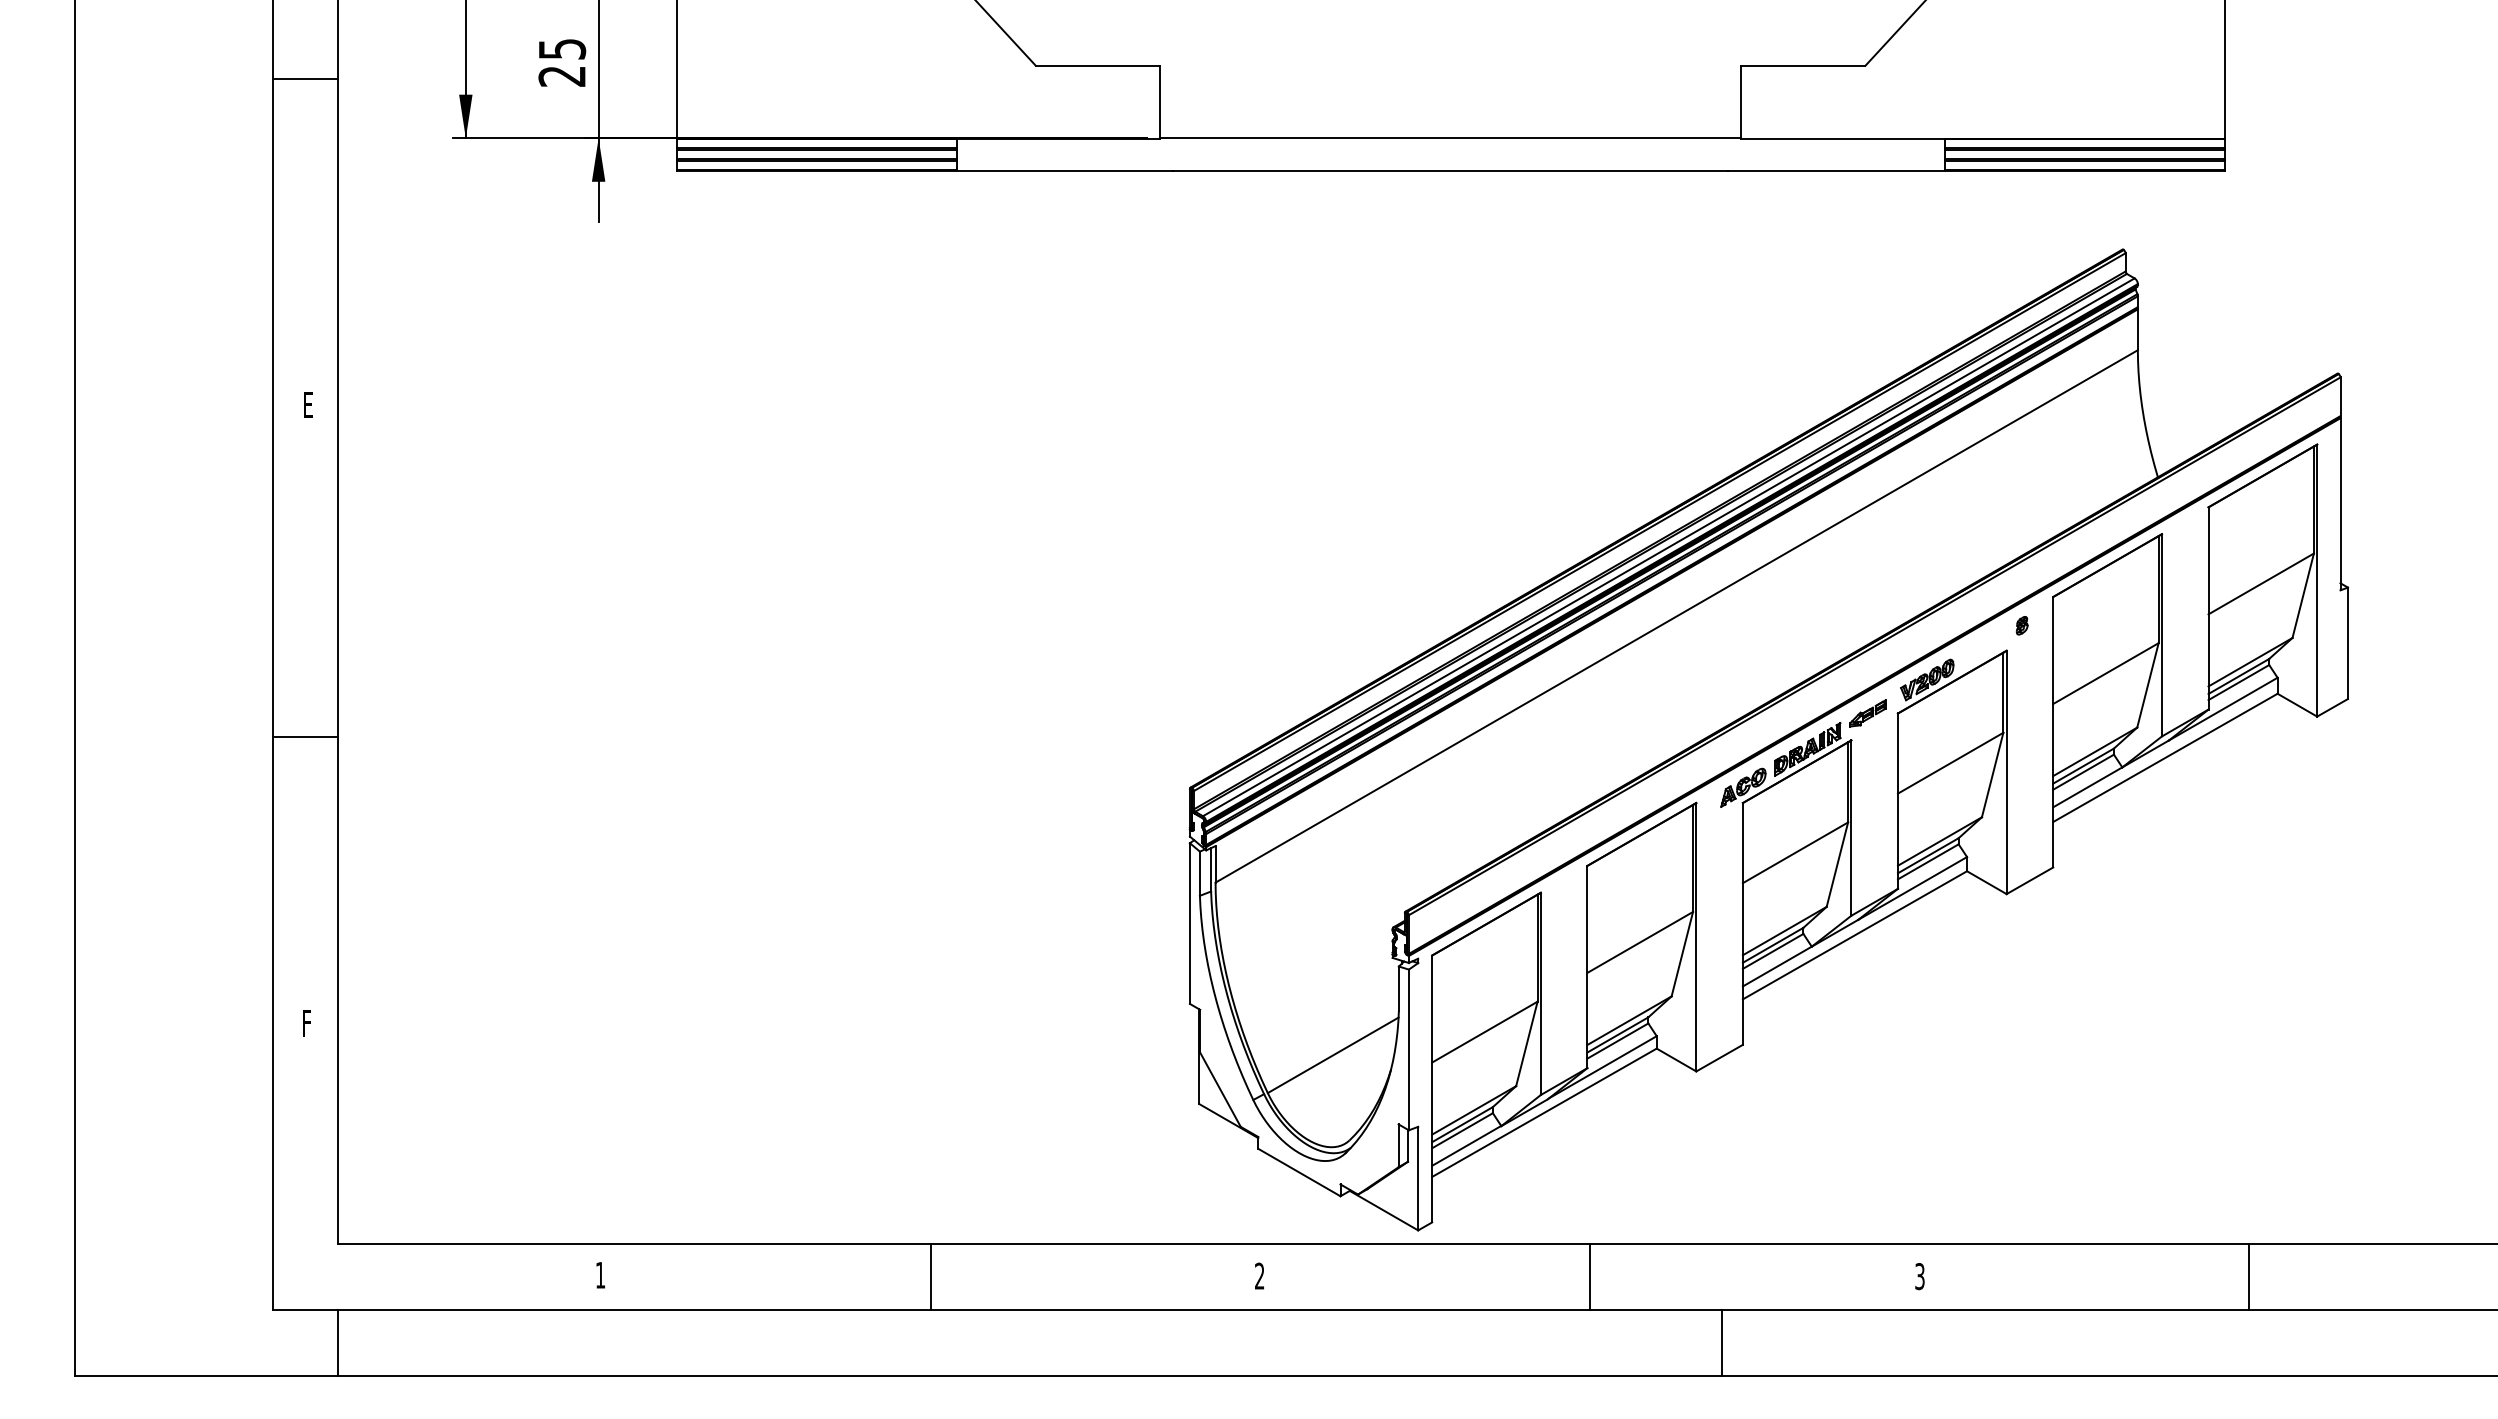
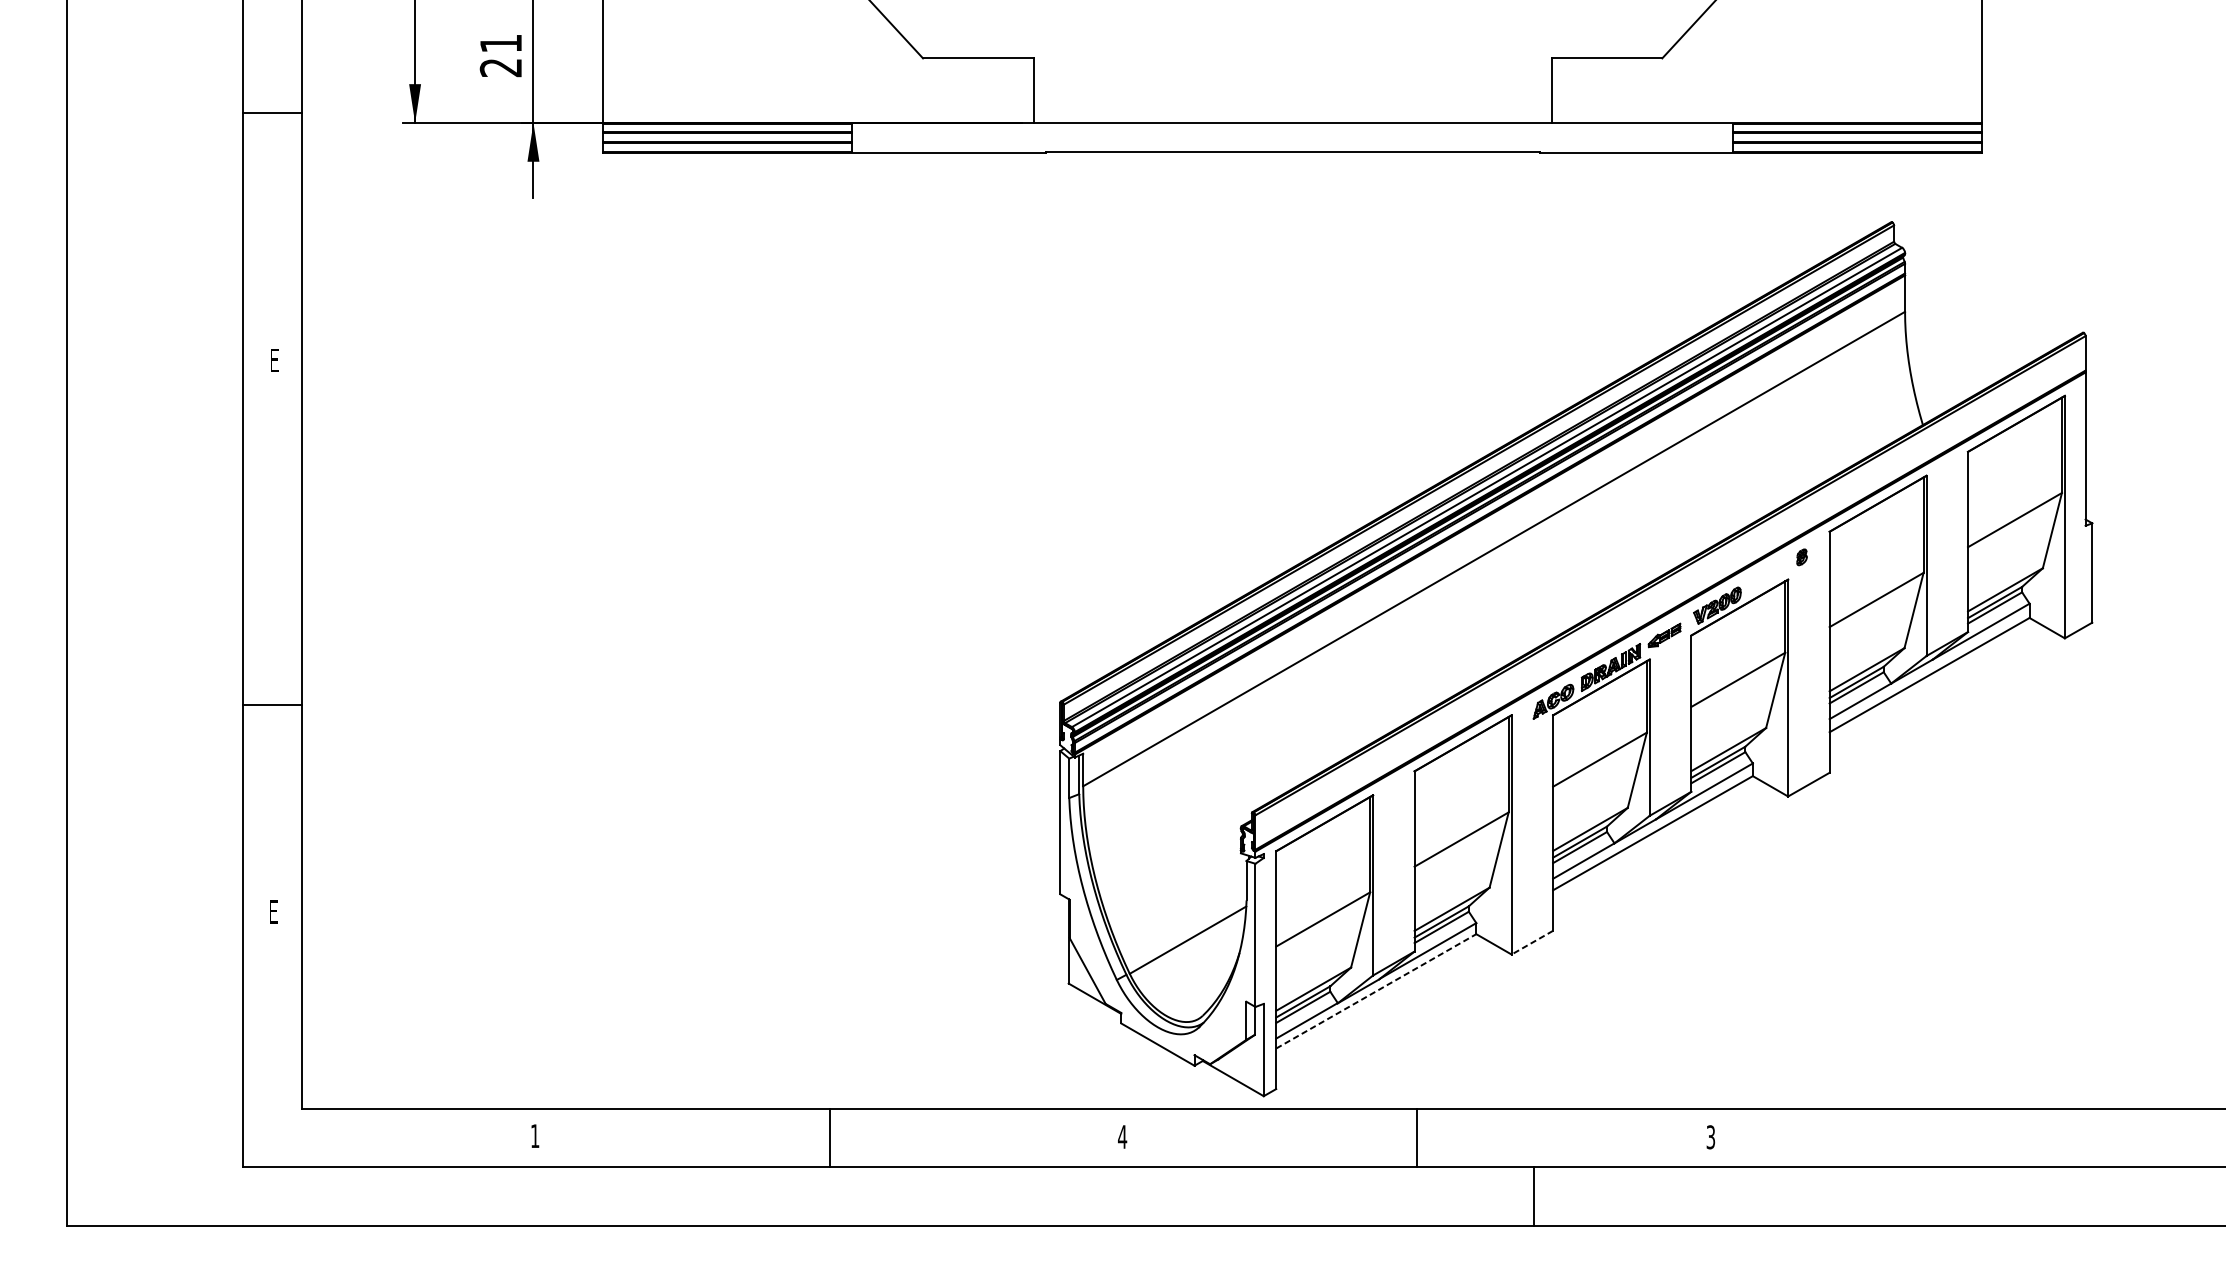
text: (562, 49) -> (501, 43), 25 -> 21
line: (305, 78) -> (272, 113), moved
line: (305, 737) -> (272, 705), moved
text: (306, 1023) -> (273, 911), F -> E
line: (1719, 1058) -> (1532, 942), solid -> dashed
line: (1544, 1112) -> (1376, 991), solid -> dashed
text: (1259, 1275) -> (1122, 1136), 2 -> 4
line: (2248, 1277) -> (2003, 1138), removed
line: (338, 1343) -> (301, 1196), removed

